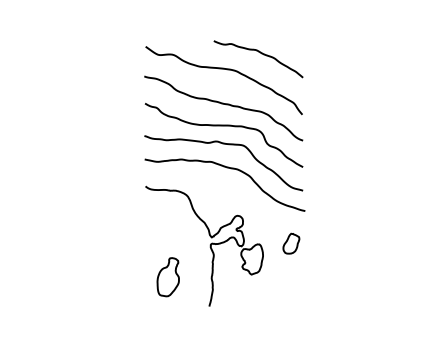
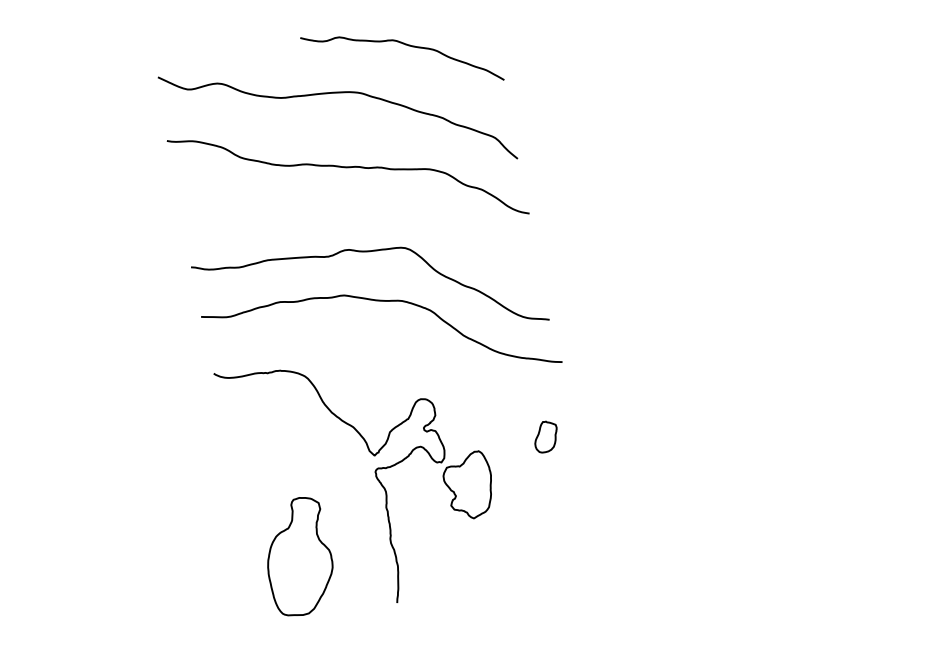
curve: (223, 126) -> (355, 215), removed
part: (291, 243) -> (546, 436), size x0.7
part: (167, 277) -> (296, 558), size x1.4

